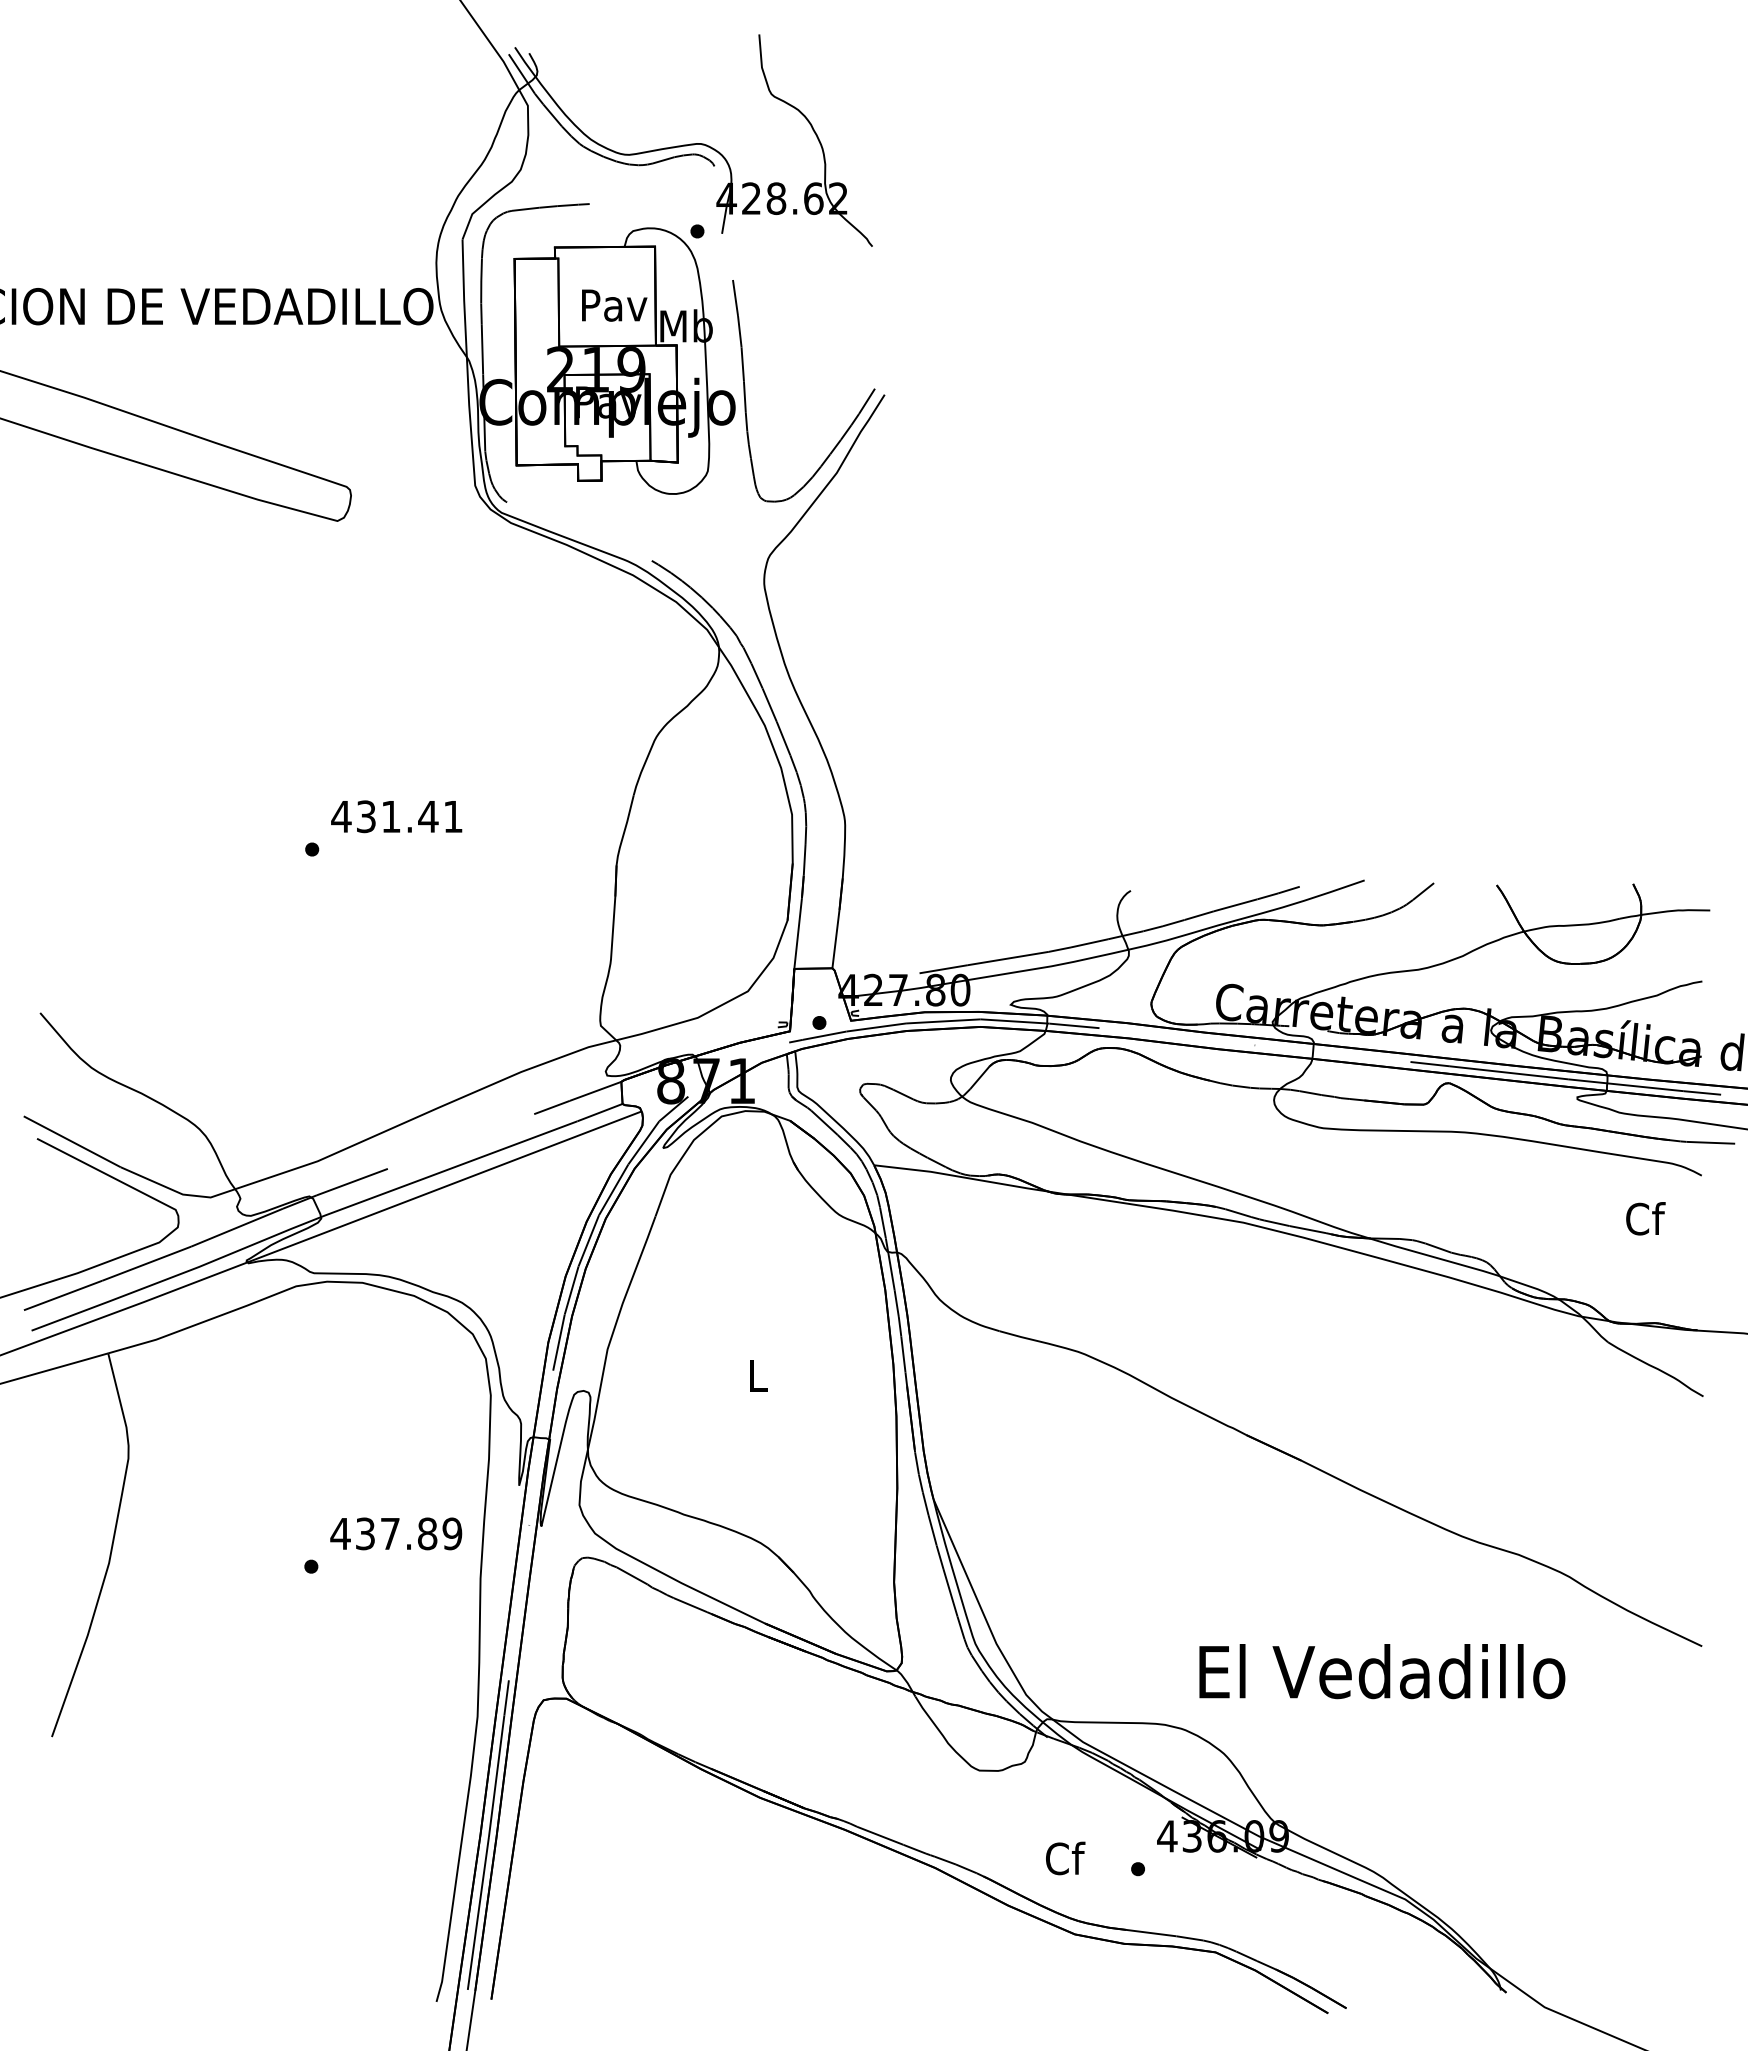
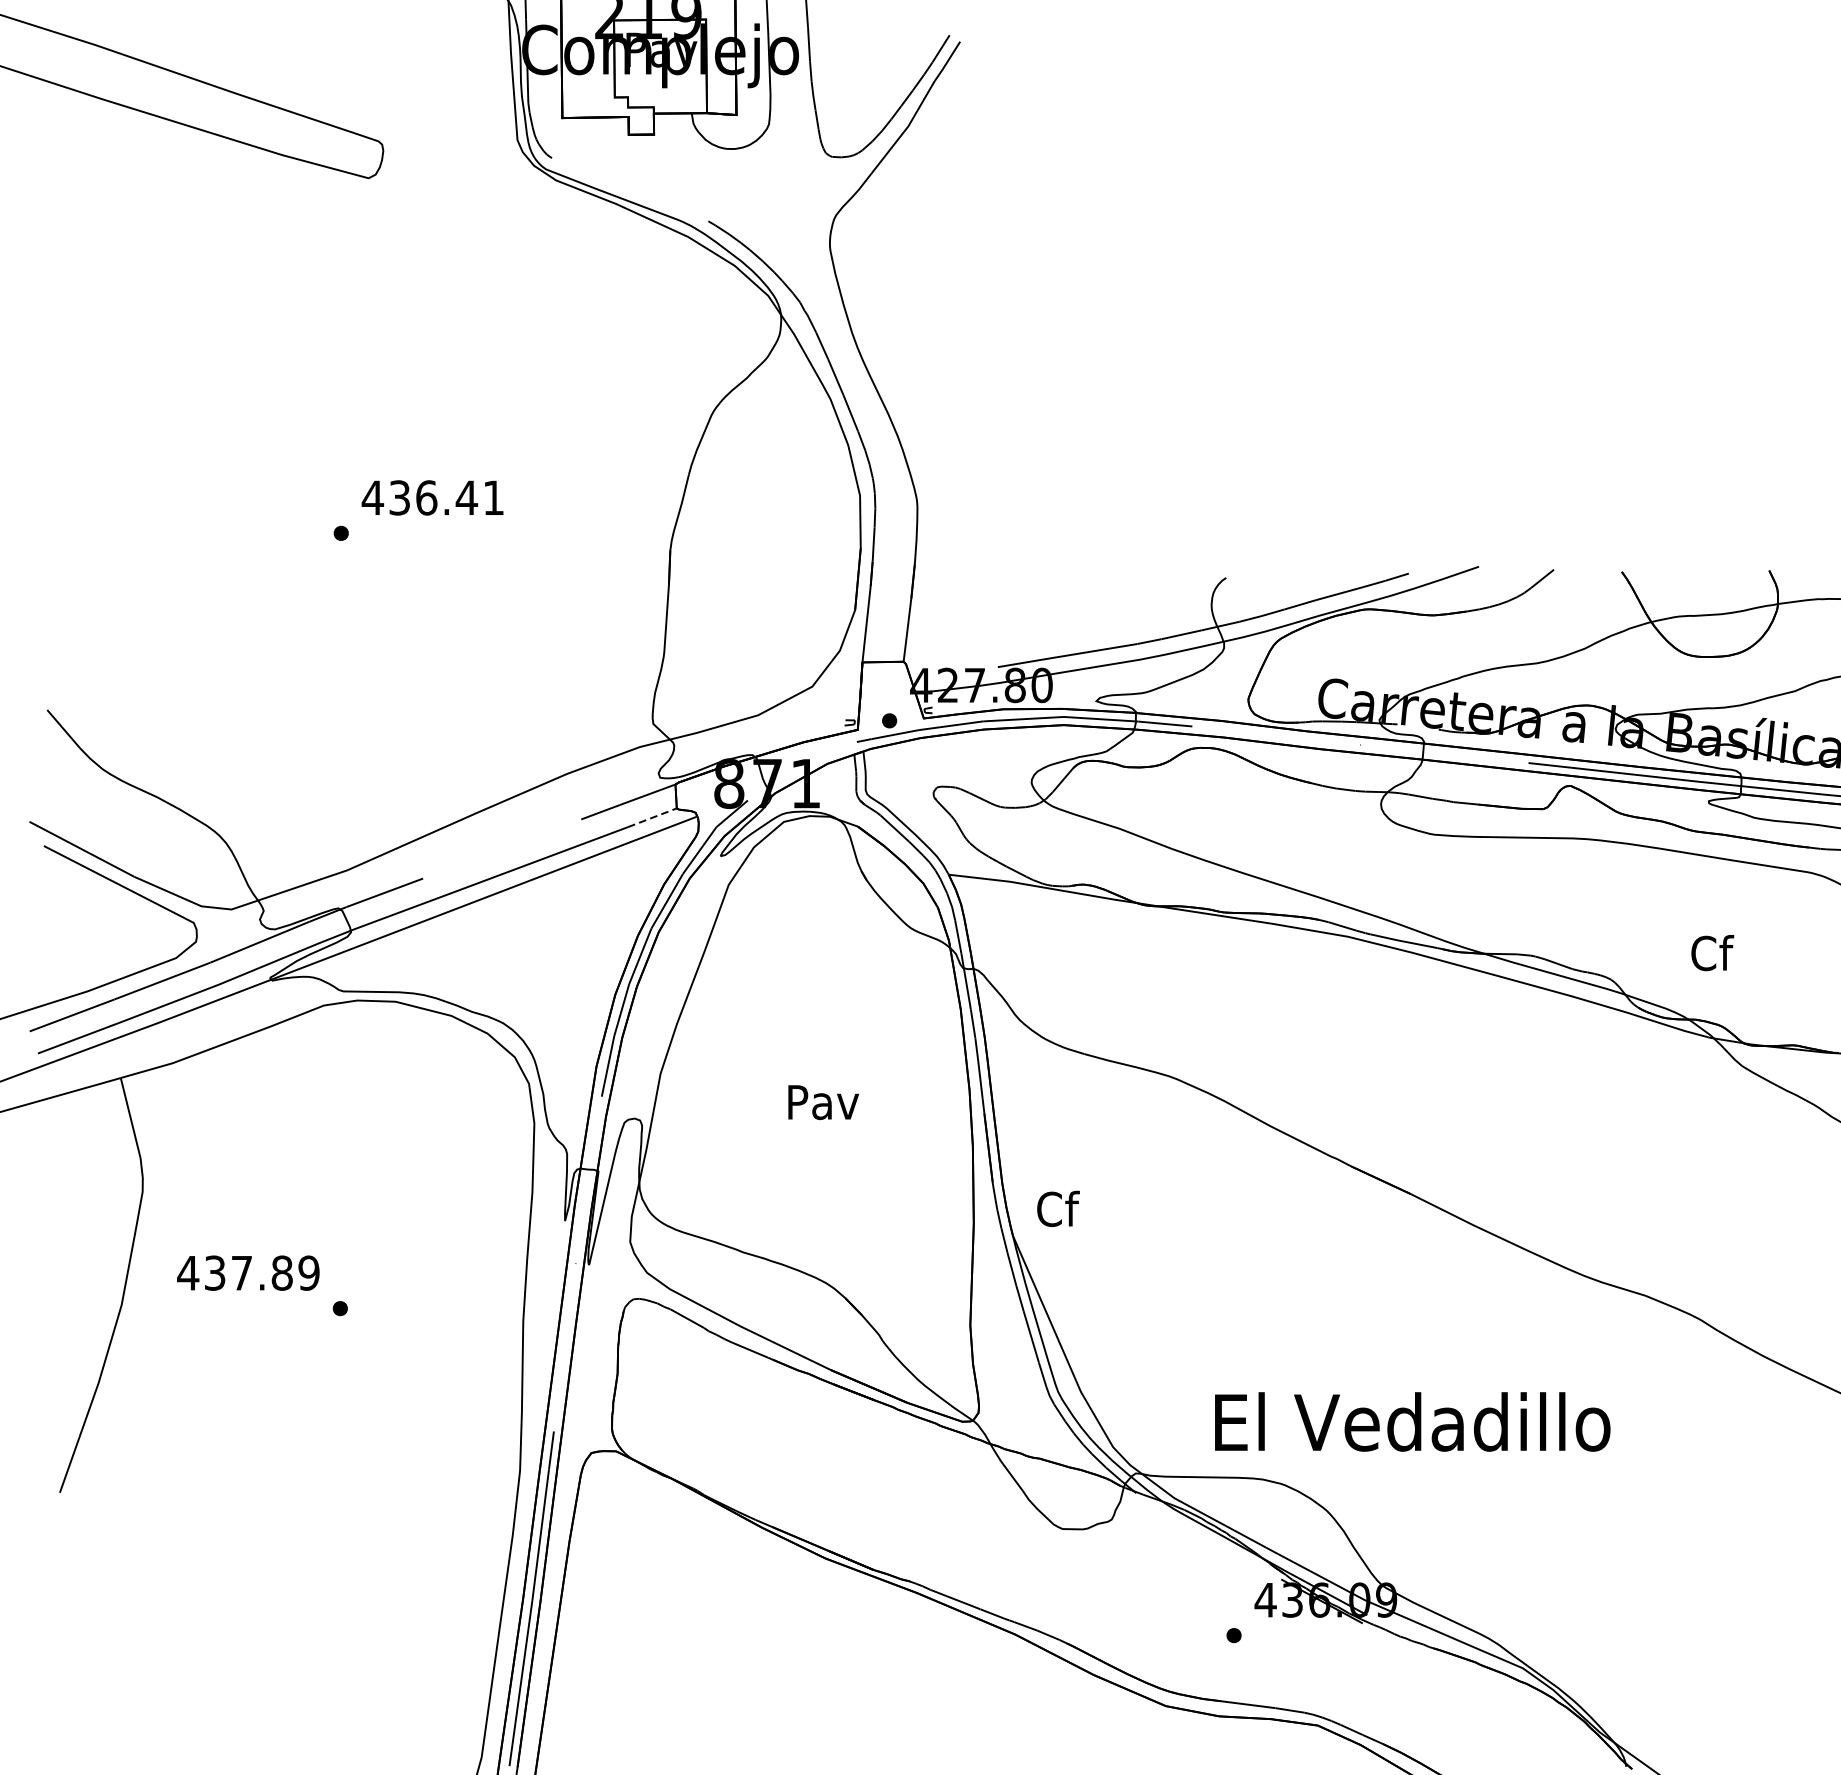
text: (391, 816) -> (427, 497), 431.41 -> 436.41
line: (600, 1112) -> (652, 817), solid -> dashed
text: (1645, 1218) -> (1712, 952), moved
text: (758, 1376) -> (823, 1103), L -> Pav
text: (396, 1533) -> (248, 1272), moved
text: (1382, 1671) -> (1412, 1421), moved
text: (1065, 1858) -> (1058, 1208), moved

